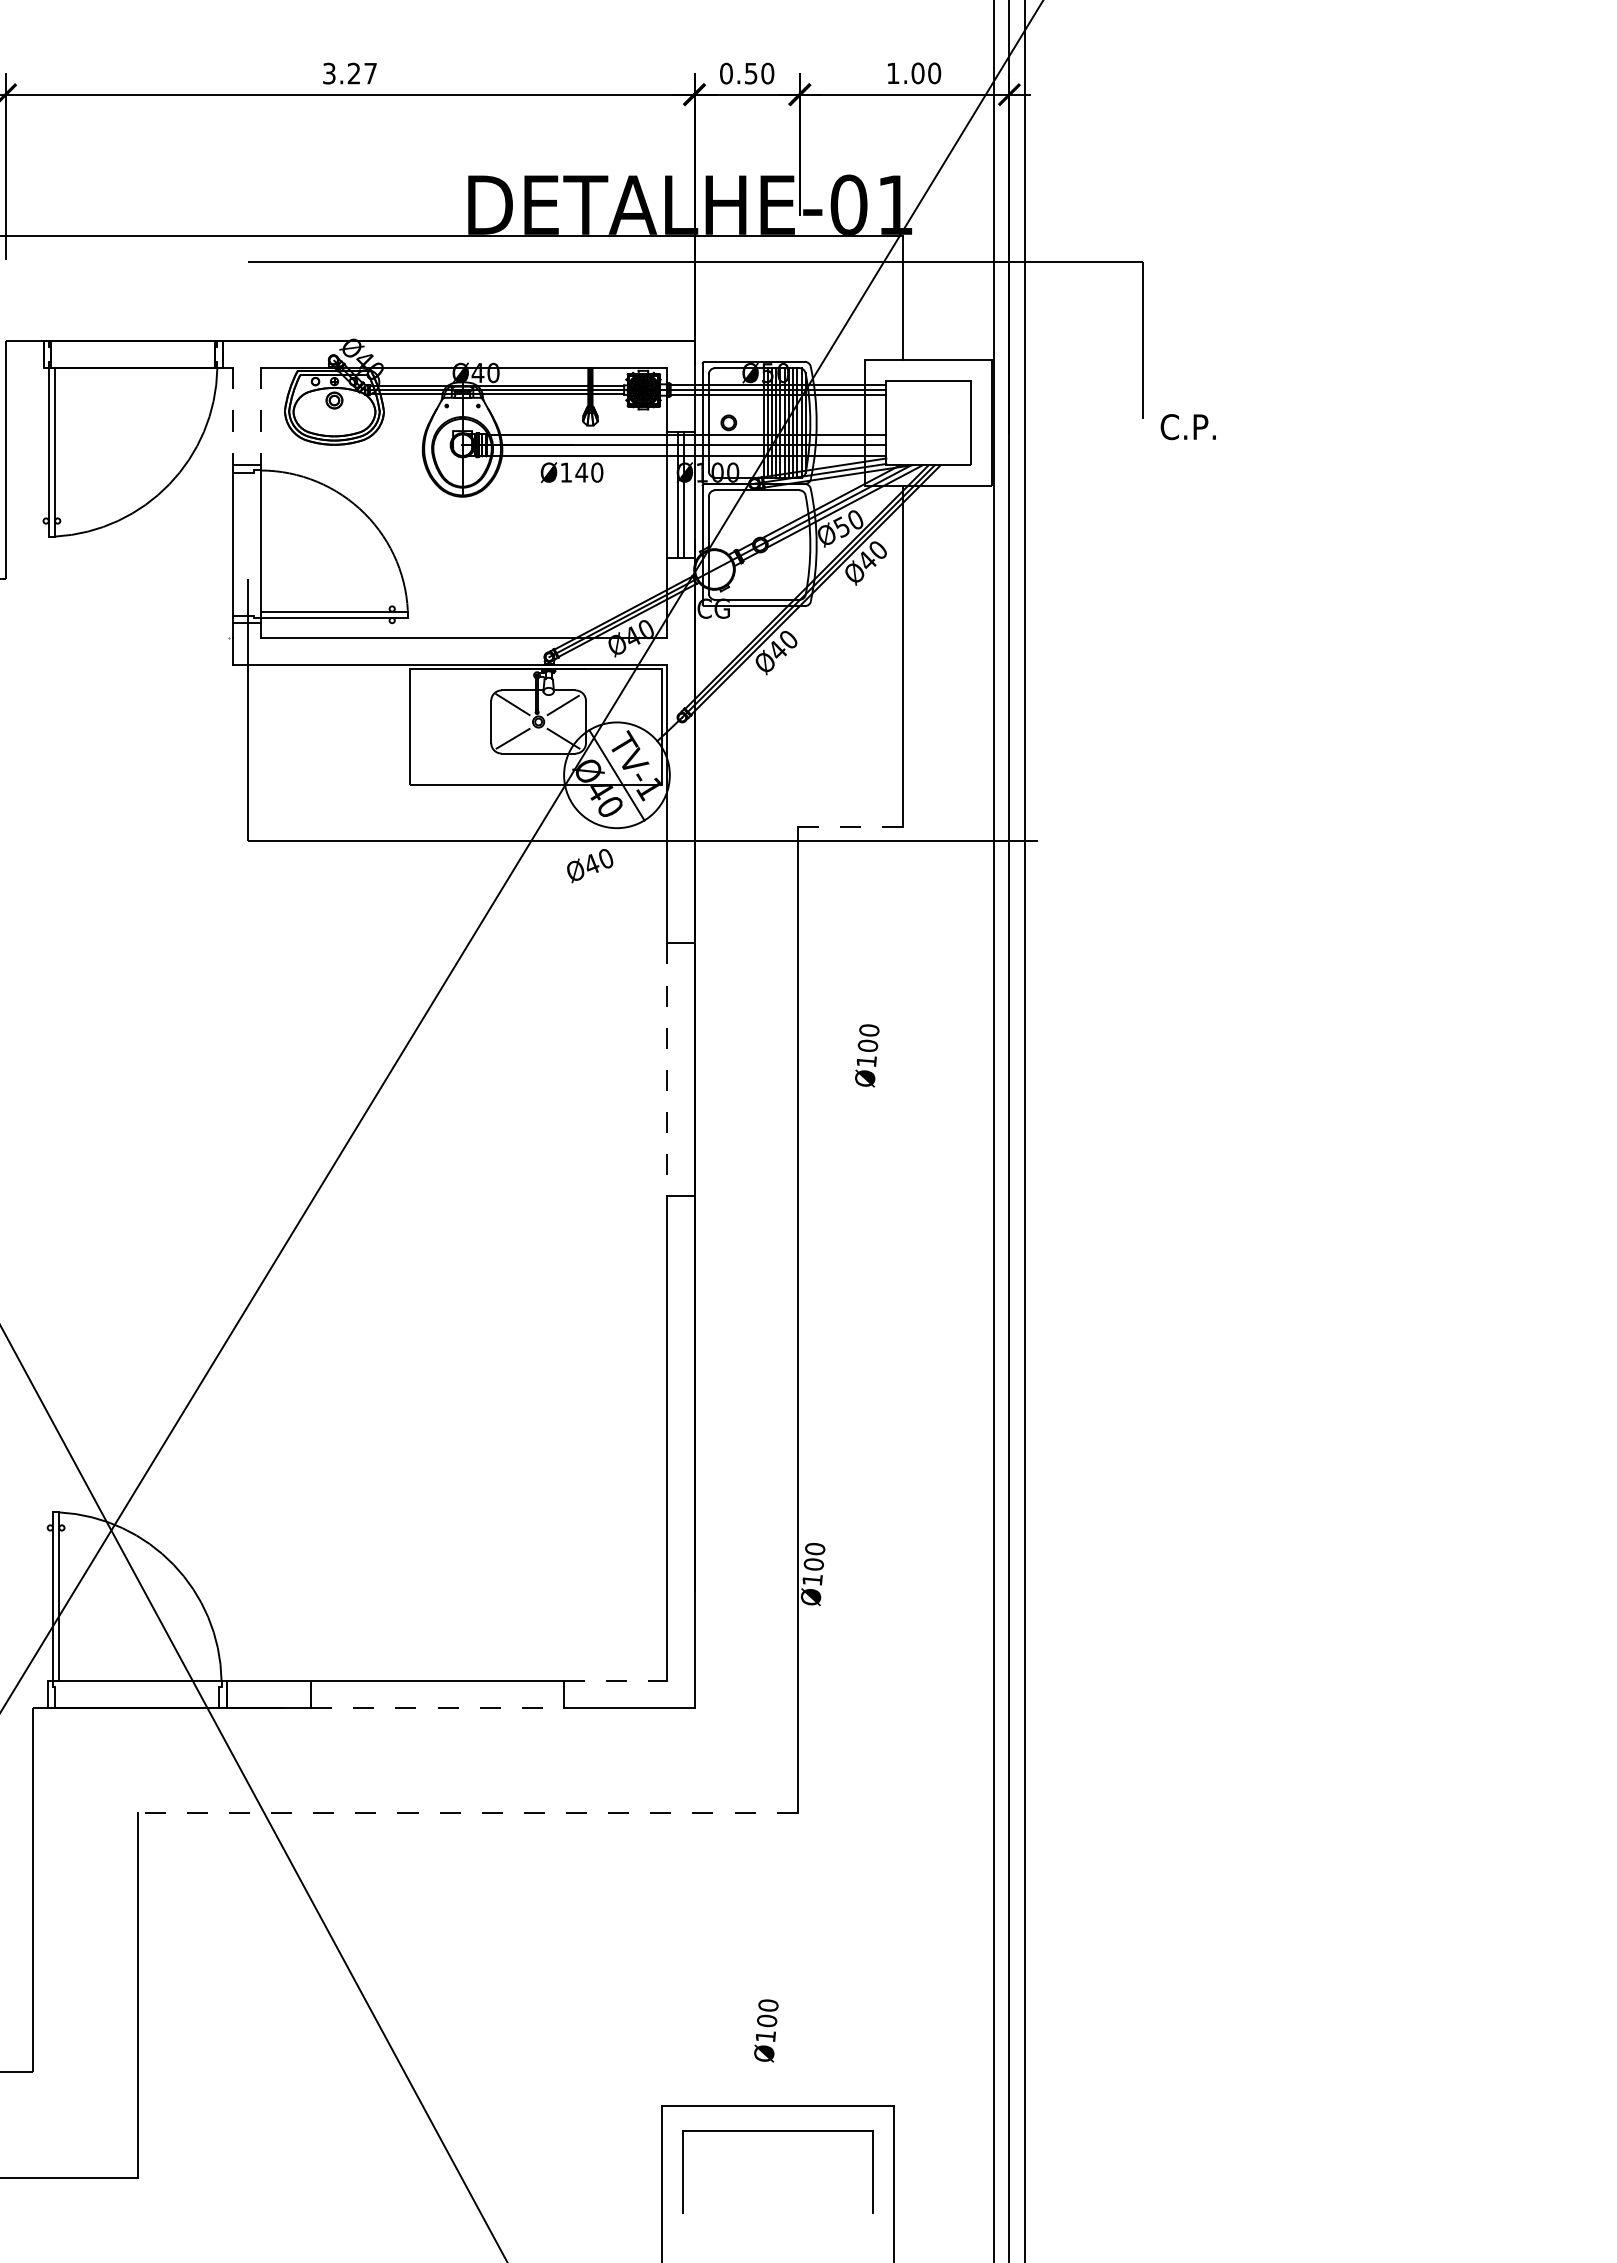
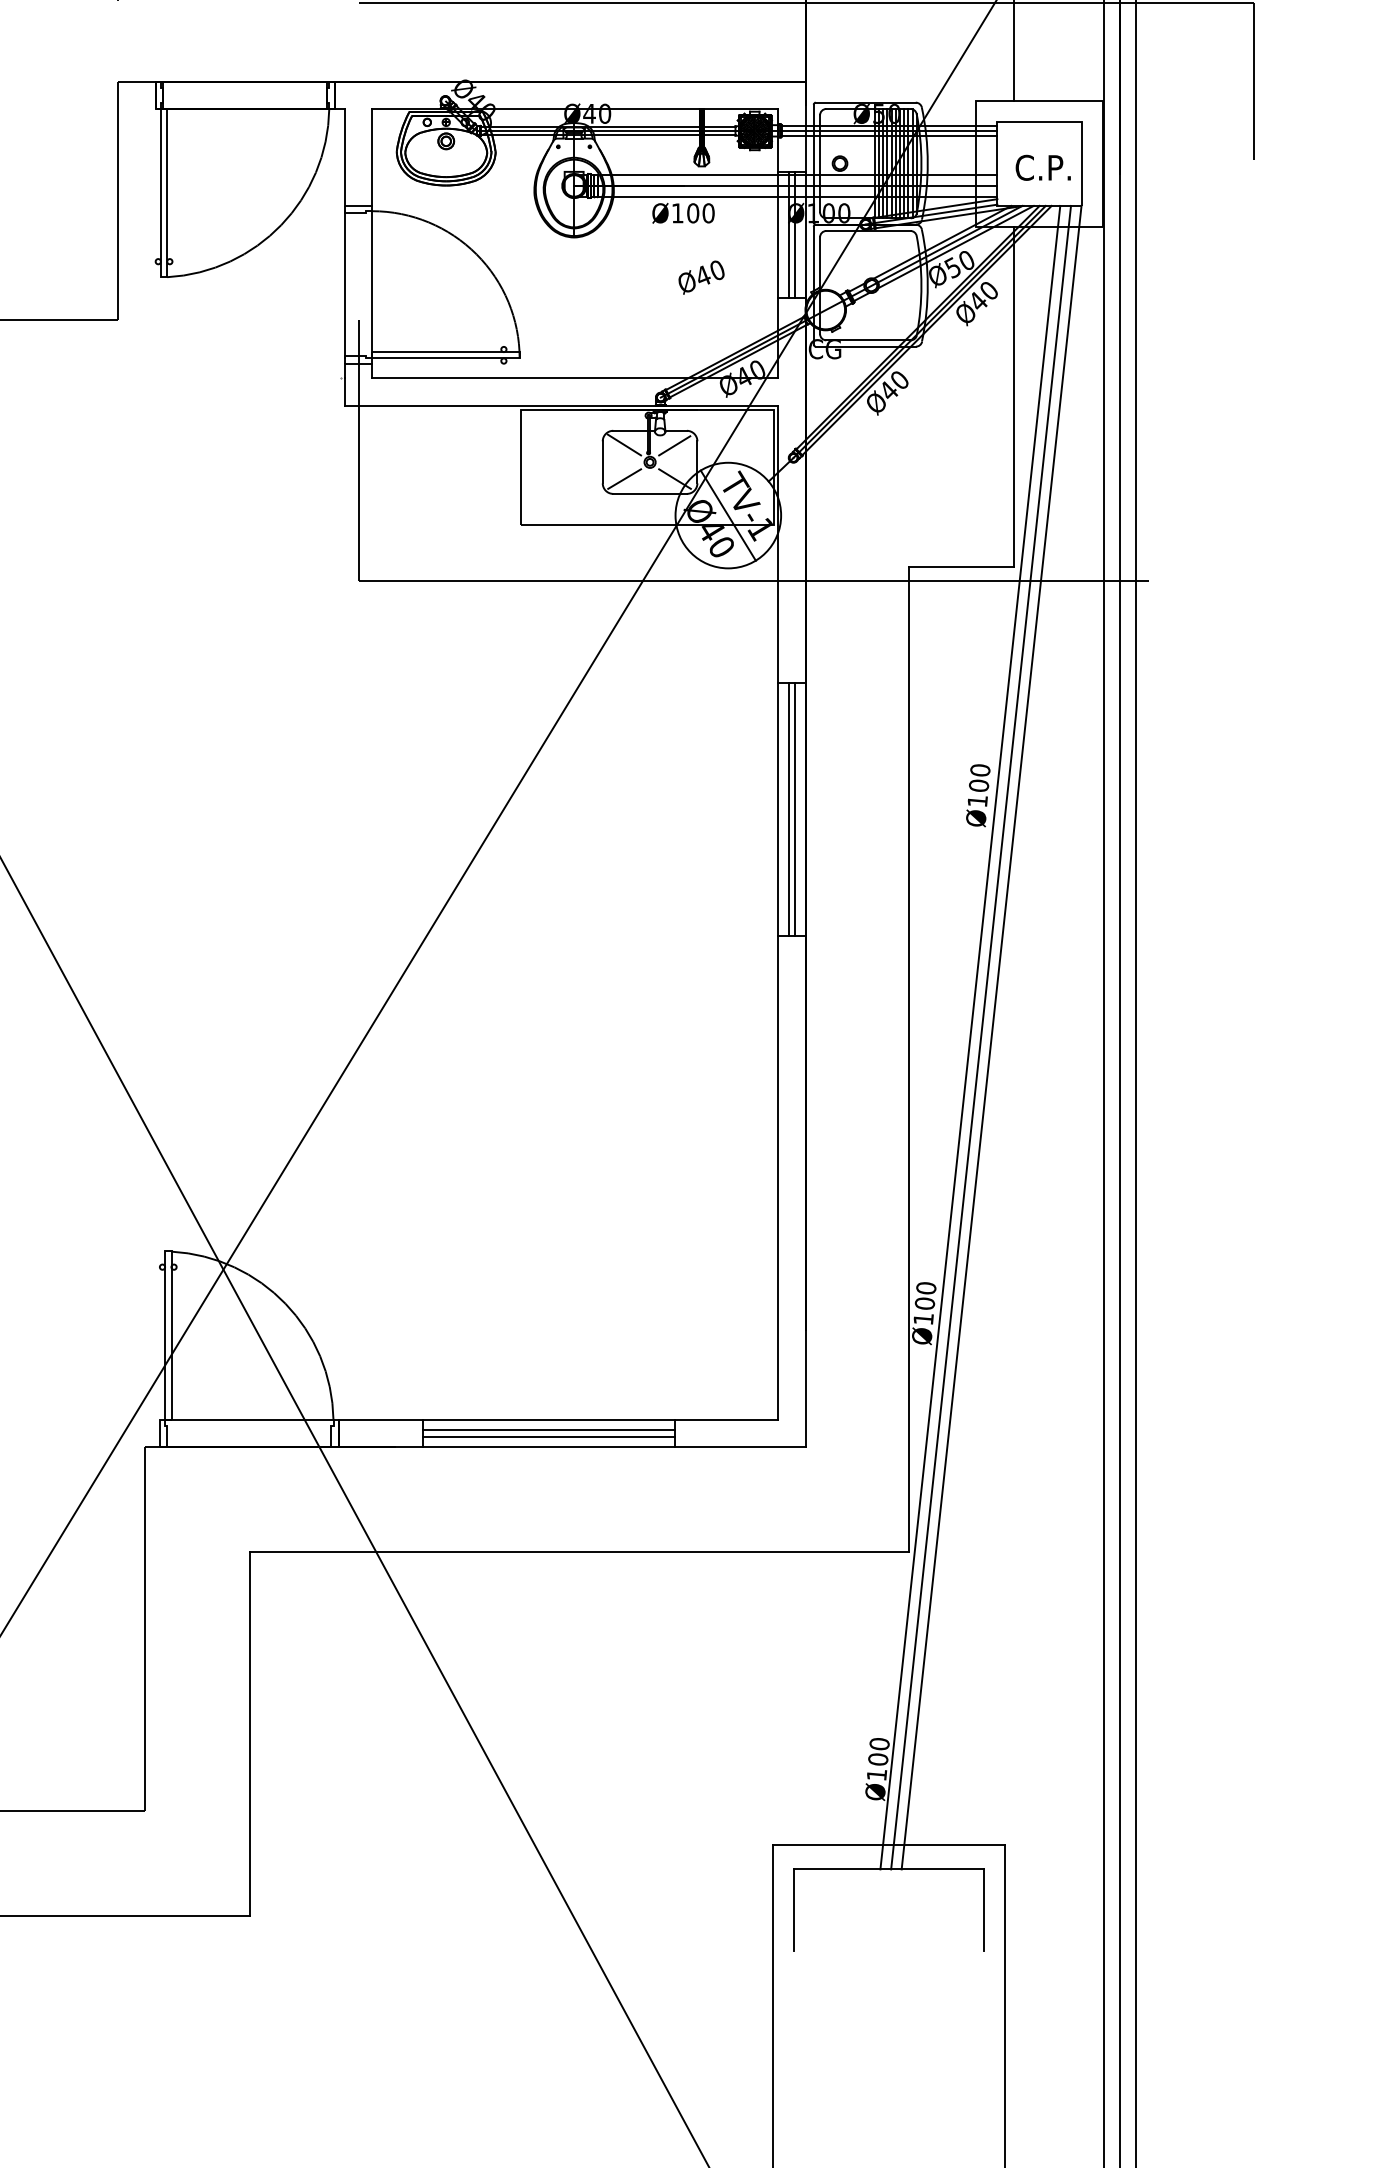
line: (233, 417) -> (345, 158), dashed -> solid
line: (260, 417) -> (372, 158), dashed -> solid
text: (1187, 427) -> (1042, 168), moved
text: (581, 472) -> (692, 213), Ø140 -> Ø100
line: (850, 826) -> (961, 566), dashed -> solid
text: (590, 866) -> (701, 278), moved
line: (677, 1069) -> (788, 809), added
line: (683, 1069) -> (794, 809), added
line: (667, 1070) -> (778, 810), dashed -> solid
line: (859, 1298) -> (970, 1038), added
line: (870, 1298) -> (981, 1038), added
line: (880, 1298) -> (991, 1038), added
line: (615, 1680) -> (726, 1419), dashed -> solid
line: (437, 1691) -> (549, 1430), added
line: (437, 1697) -> (549, 1436), added
line: (438, 1708) -> (550, 1447), dashed -> solid
line: (468, 1813) -> (580, 1552), dashed -> solid

